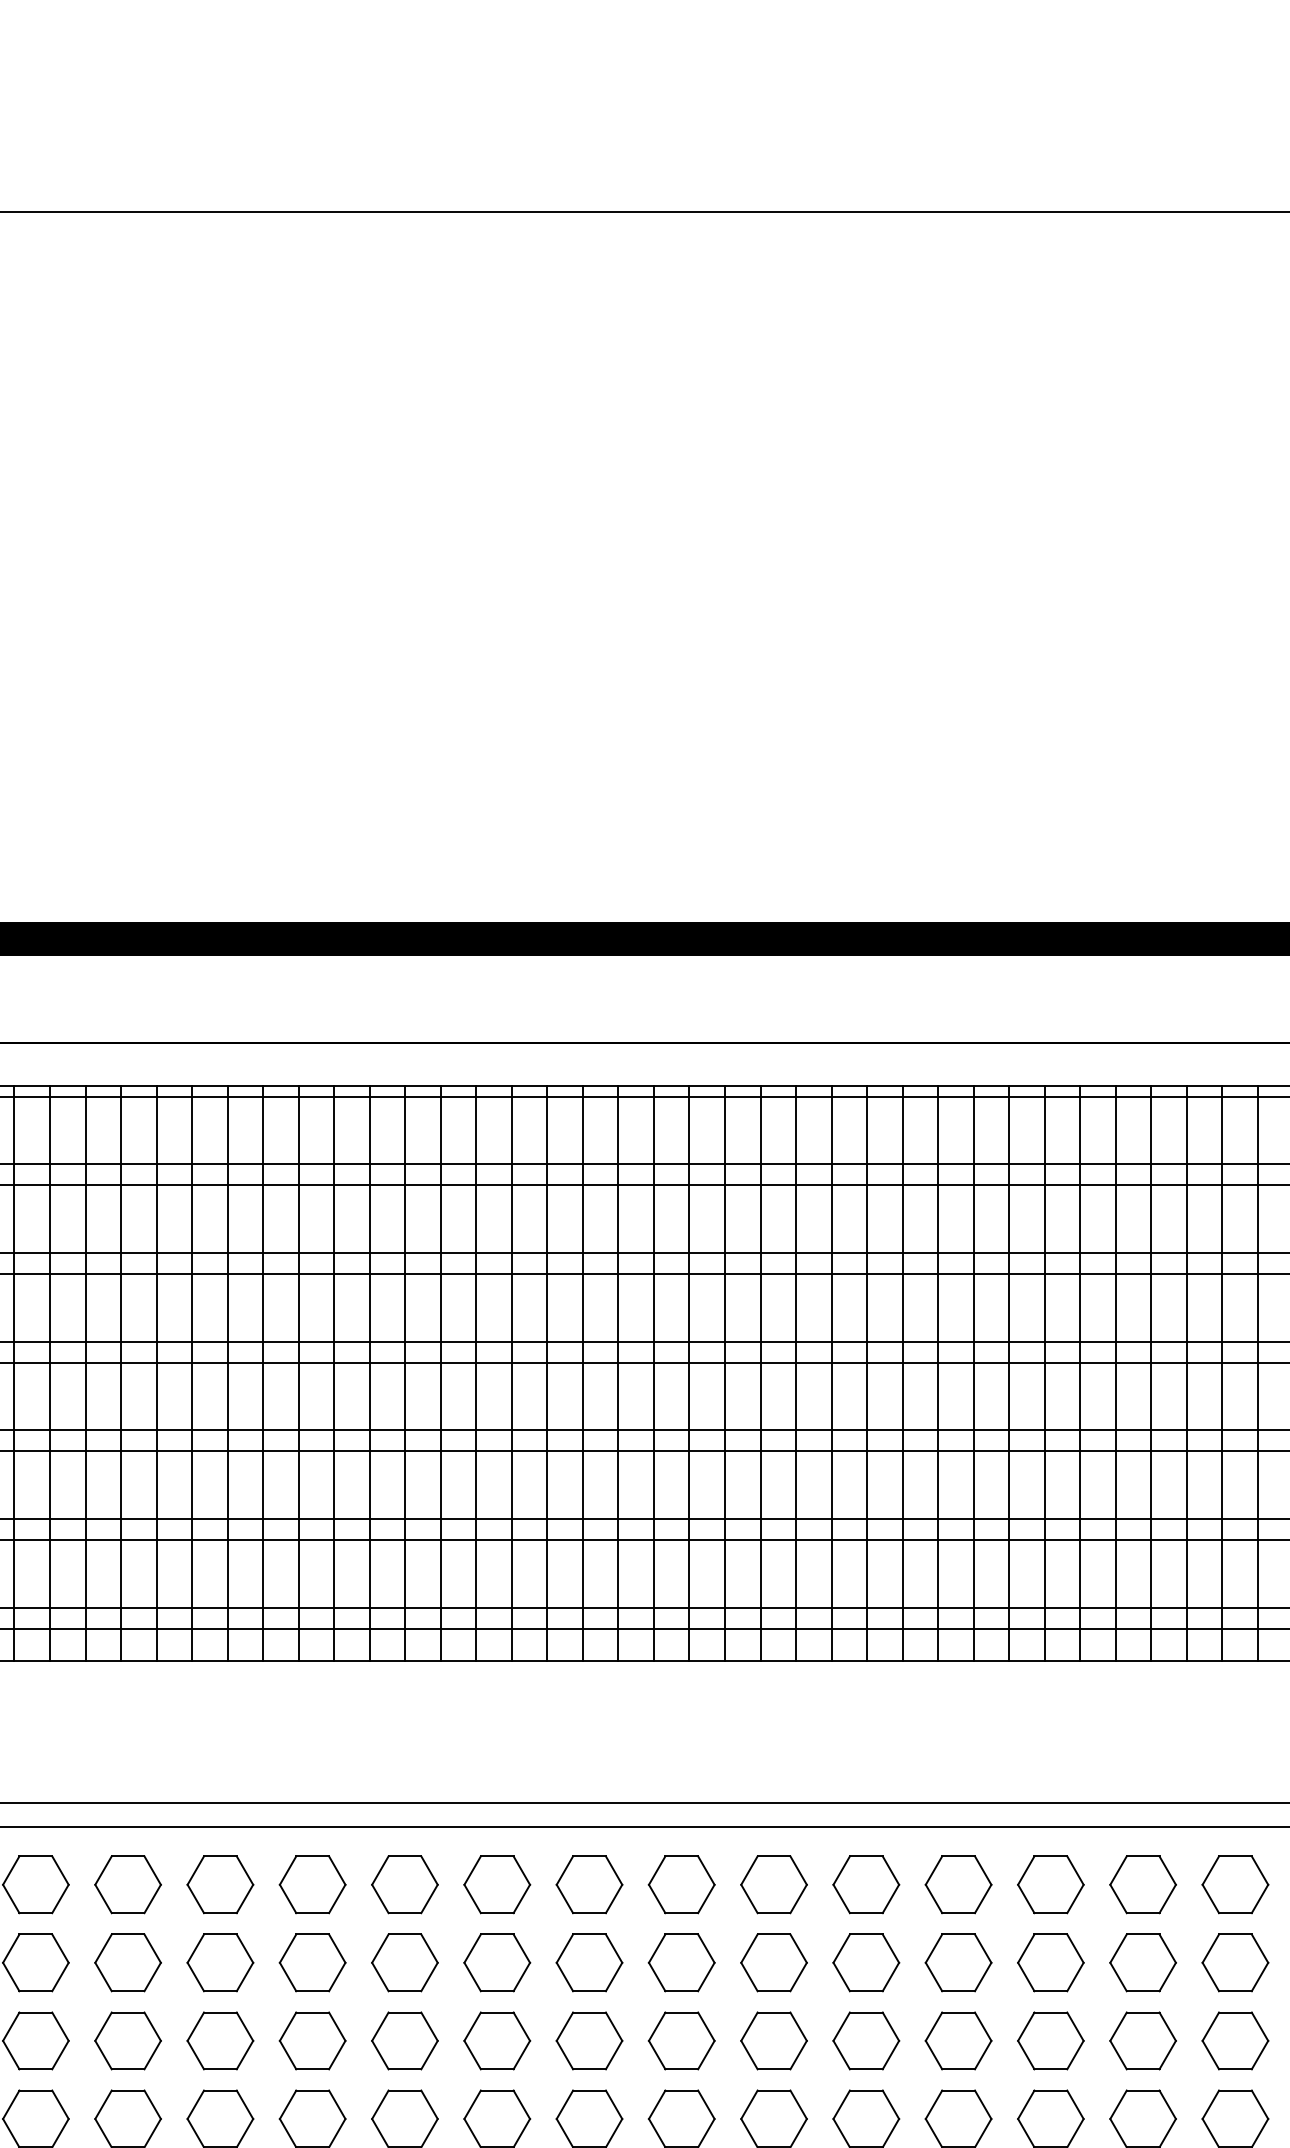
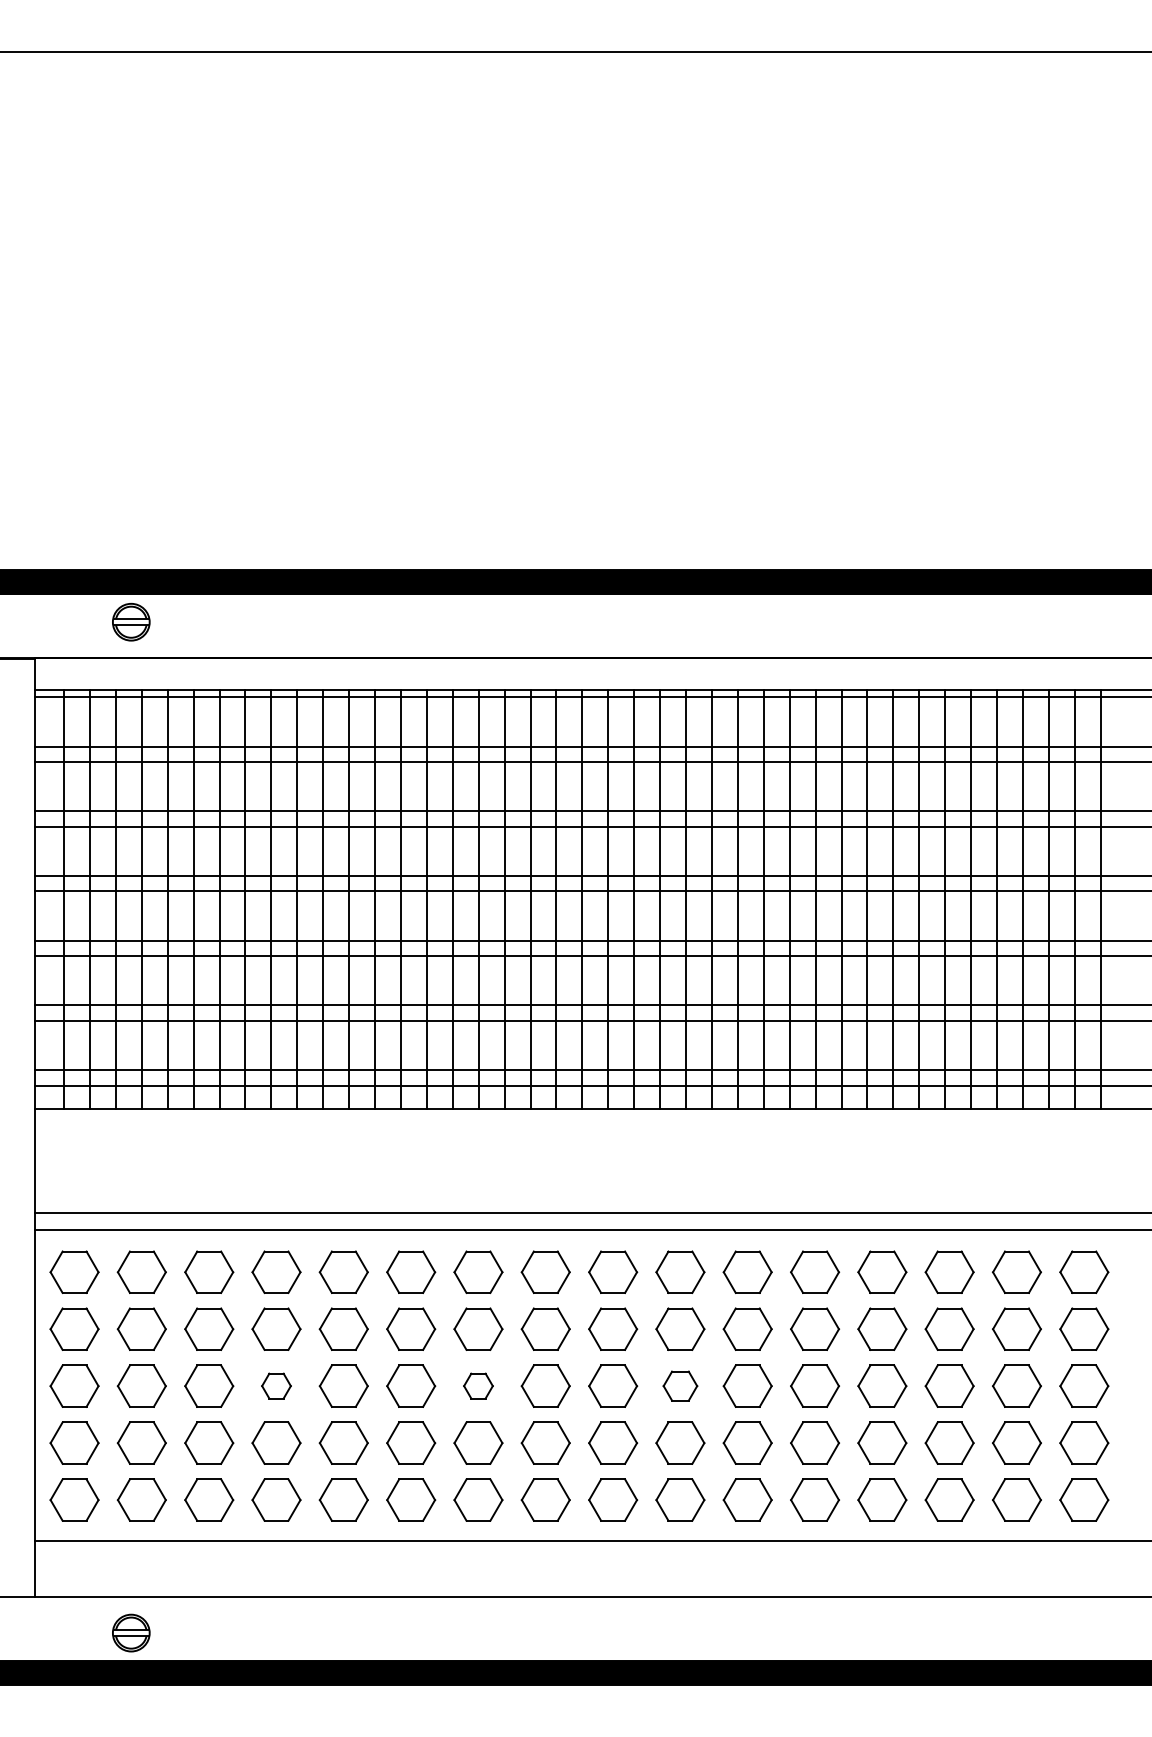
part: (128, 2039) -> (276, 1385), size x0.6
part: (404, 2039) -> (478, 1385), size x0.6
part: (681, 2039) -> (680, 1385), size x0.7

